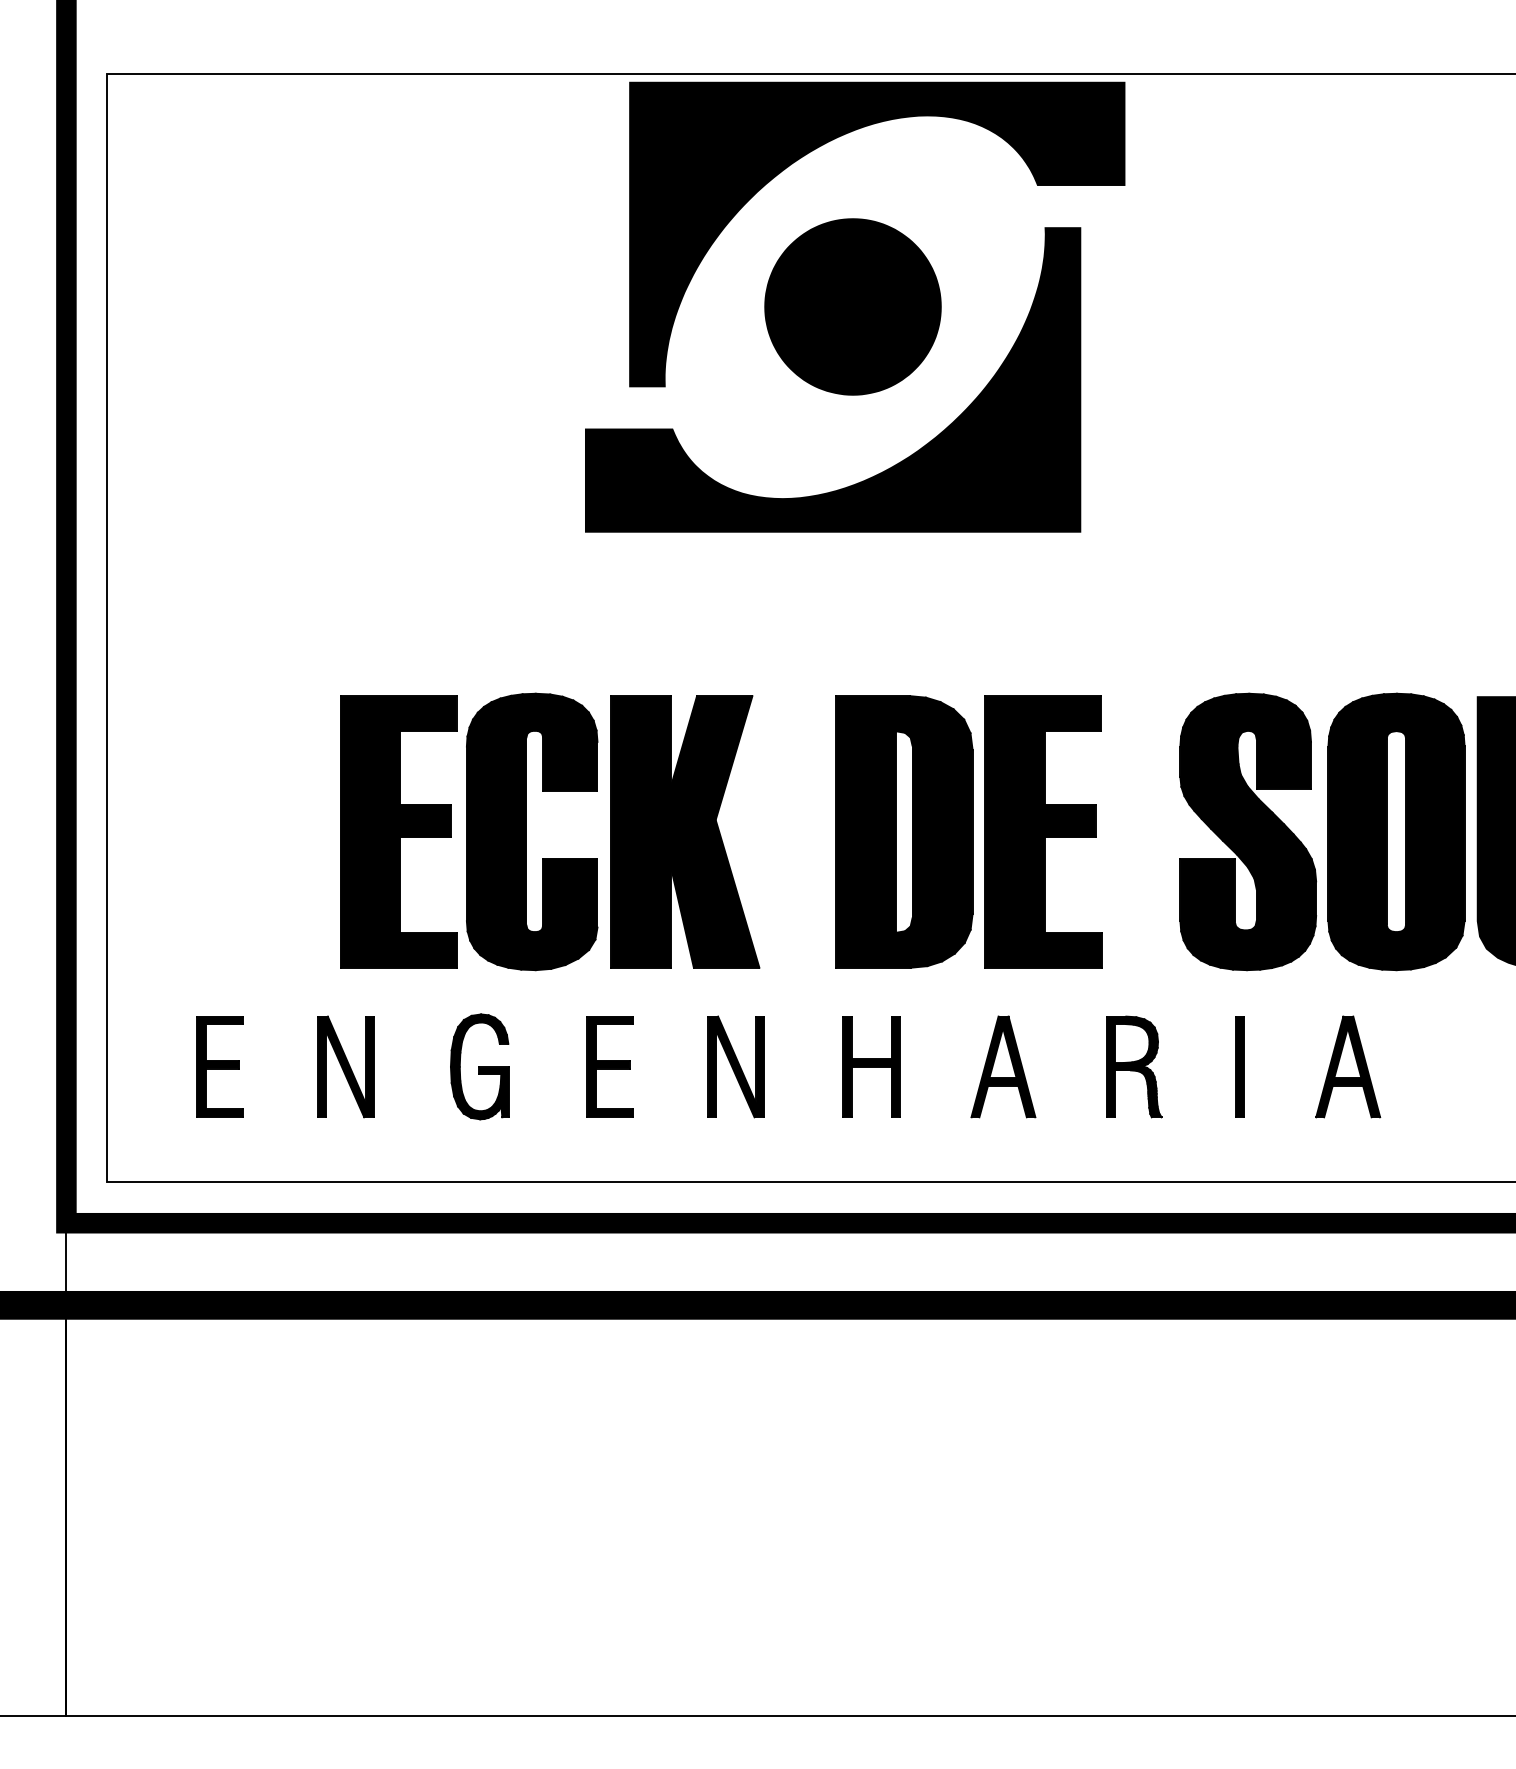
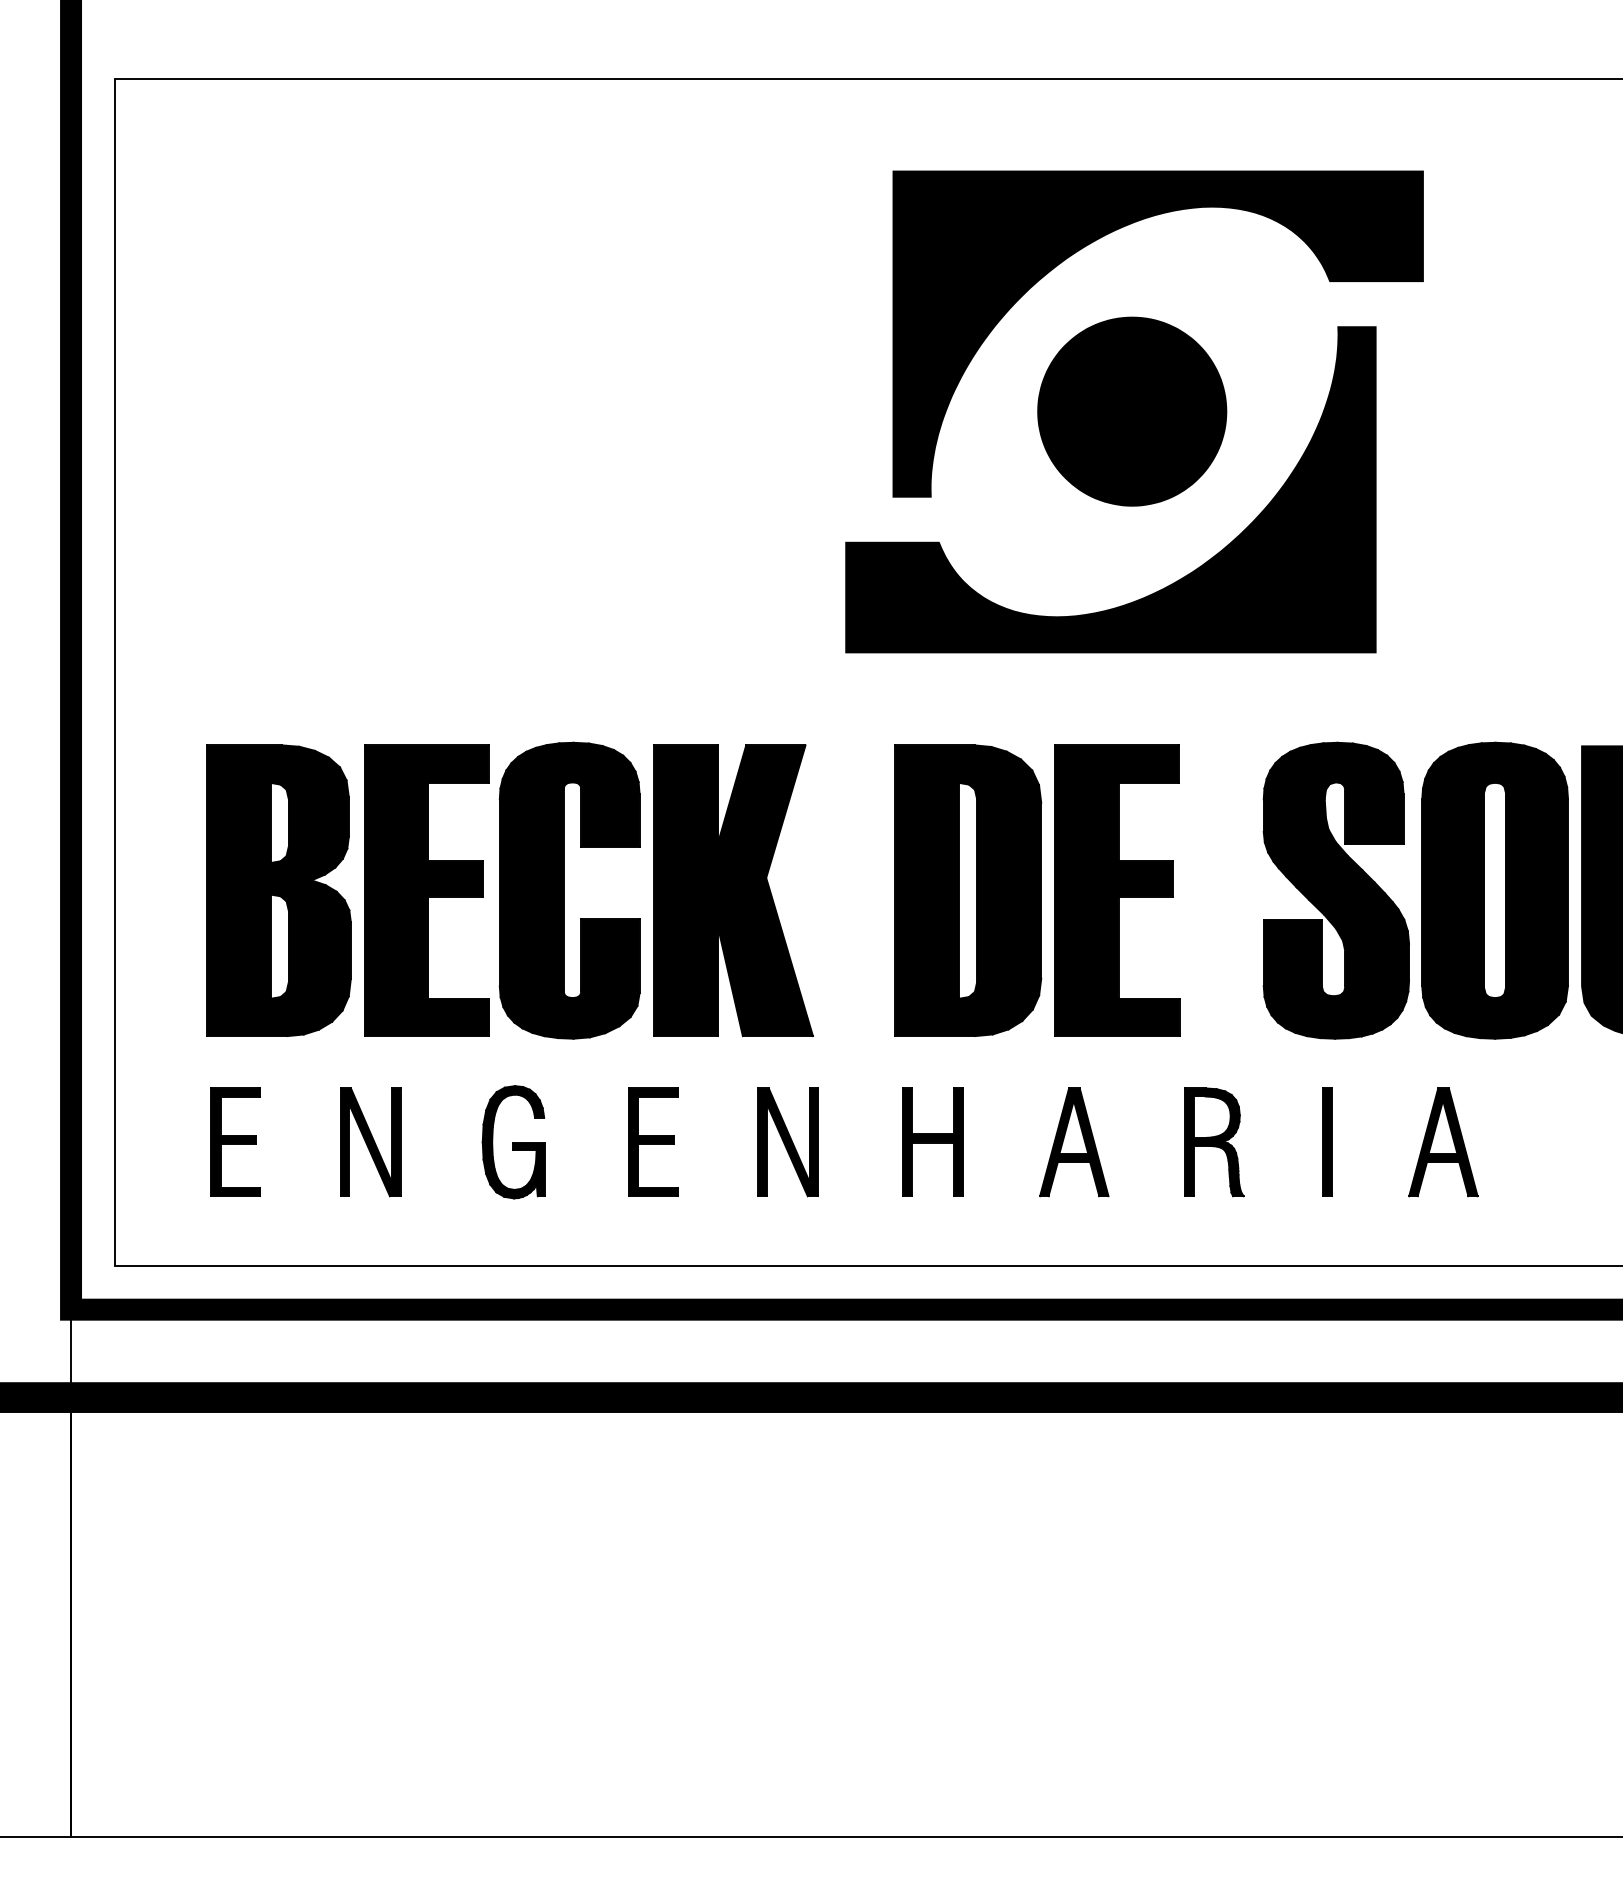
part: (855, 306) -> (1134, 411), moved
part: (260, 831) -> (278, 890), added

